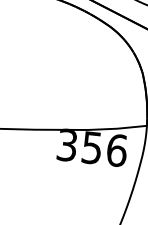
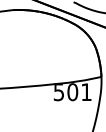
text: (91, 148) -> (72, 92), 356 -> 501

